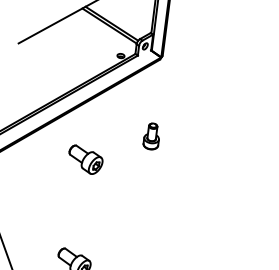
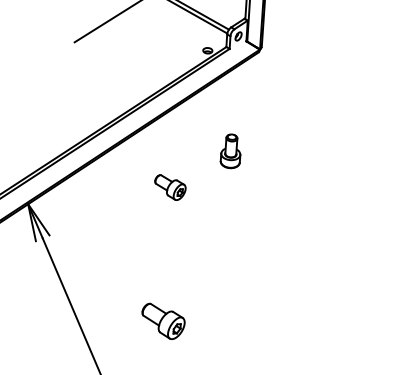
part: (151, 136) -> (230, 151), moved
part: (85, 159) -> (170, 187), size x0.7

